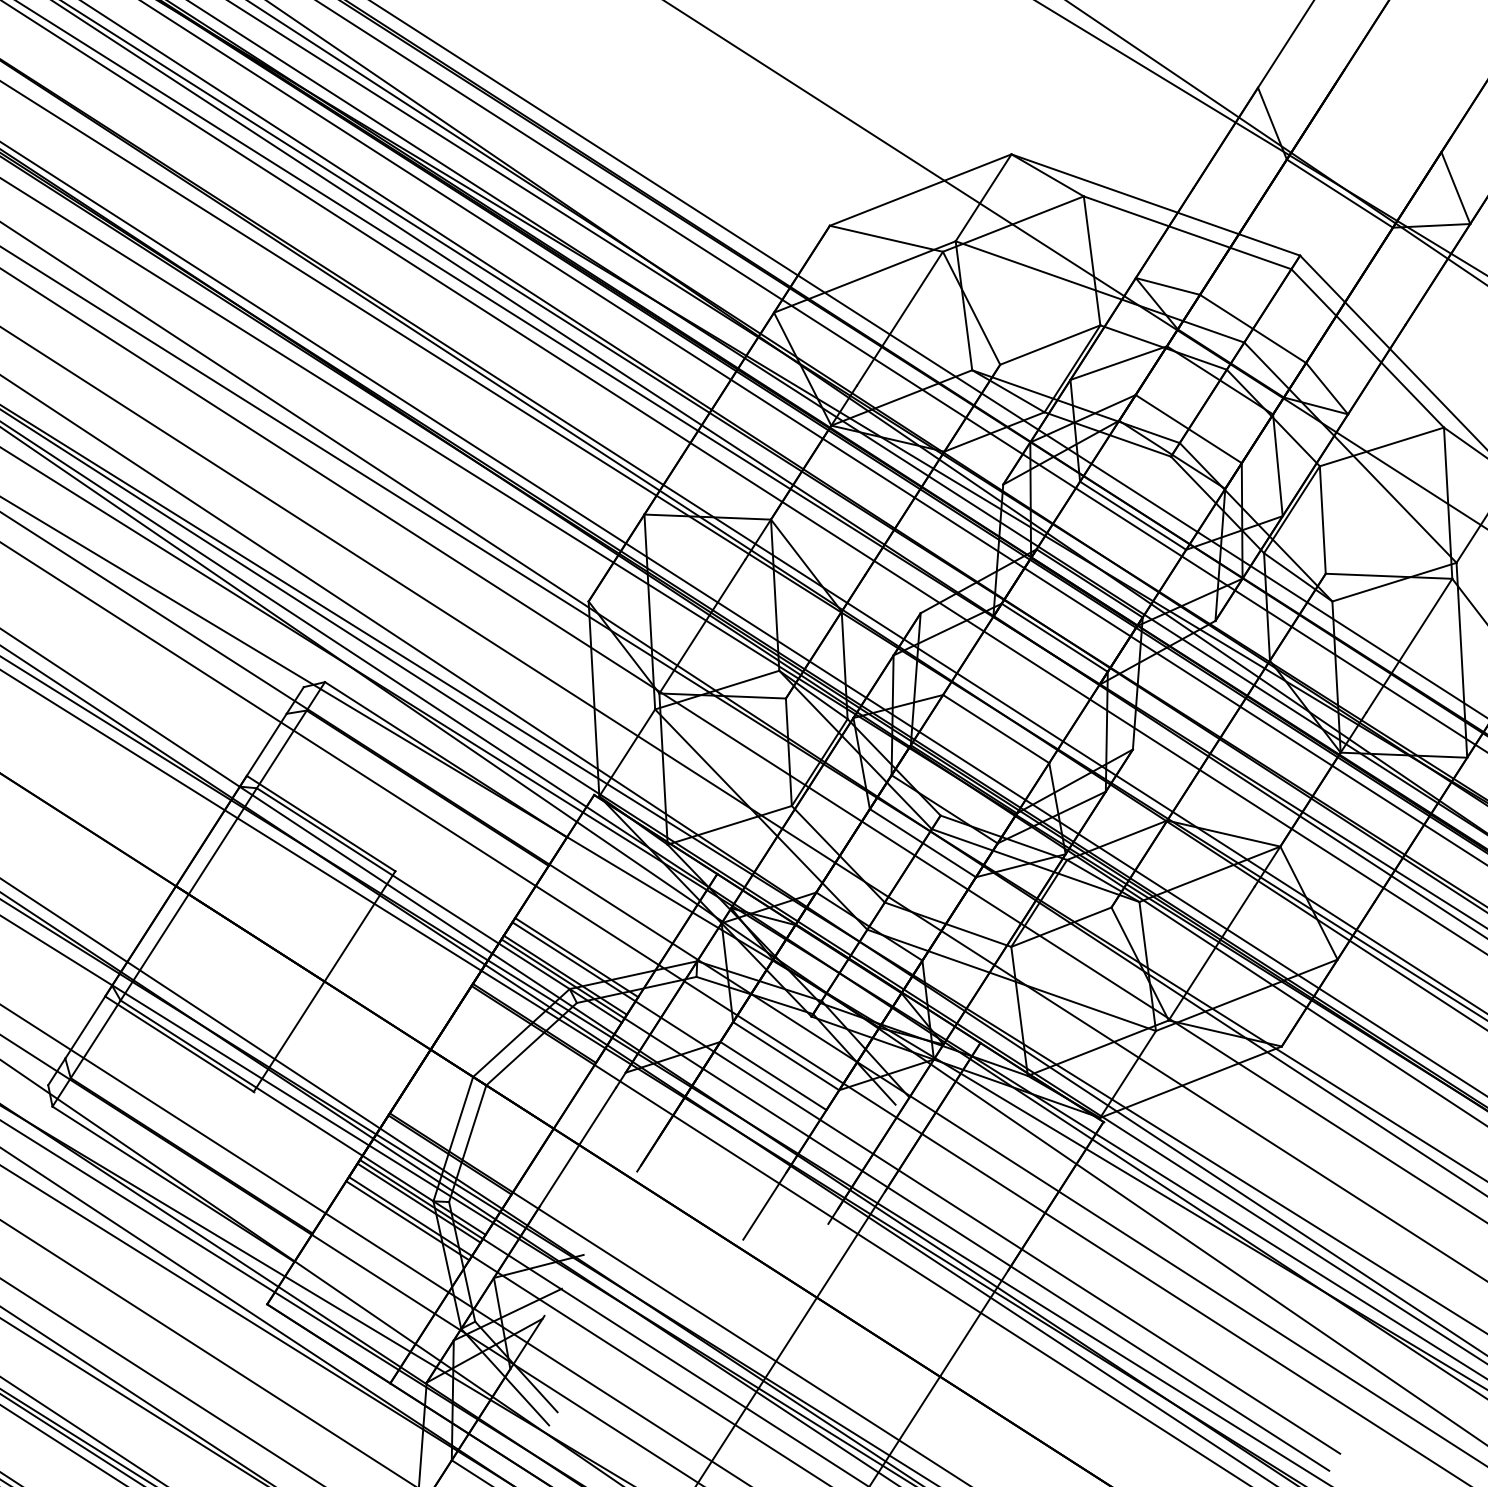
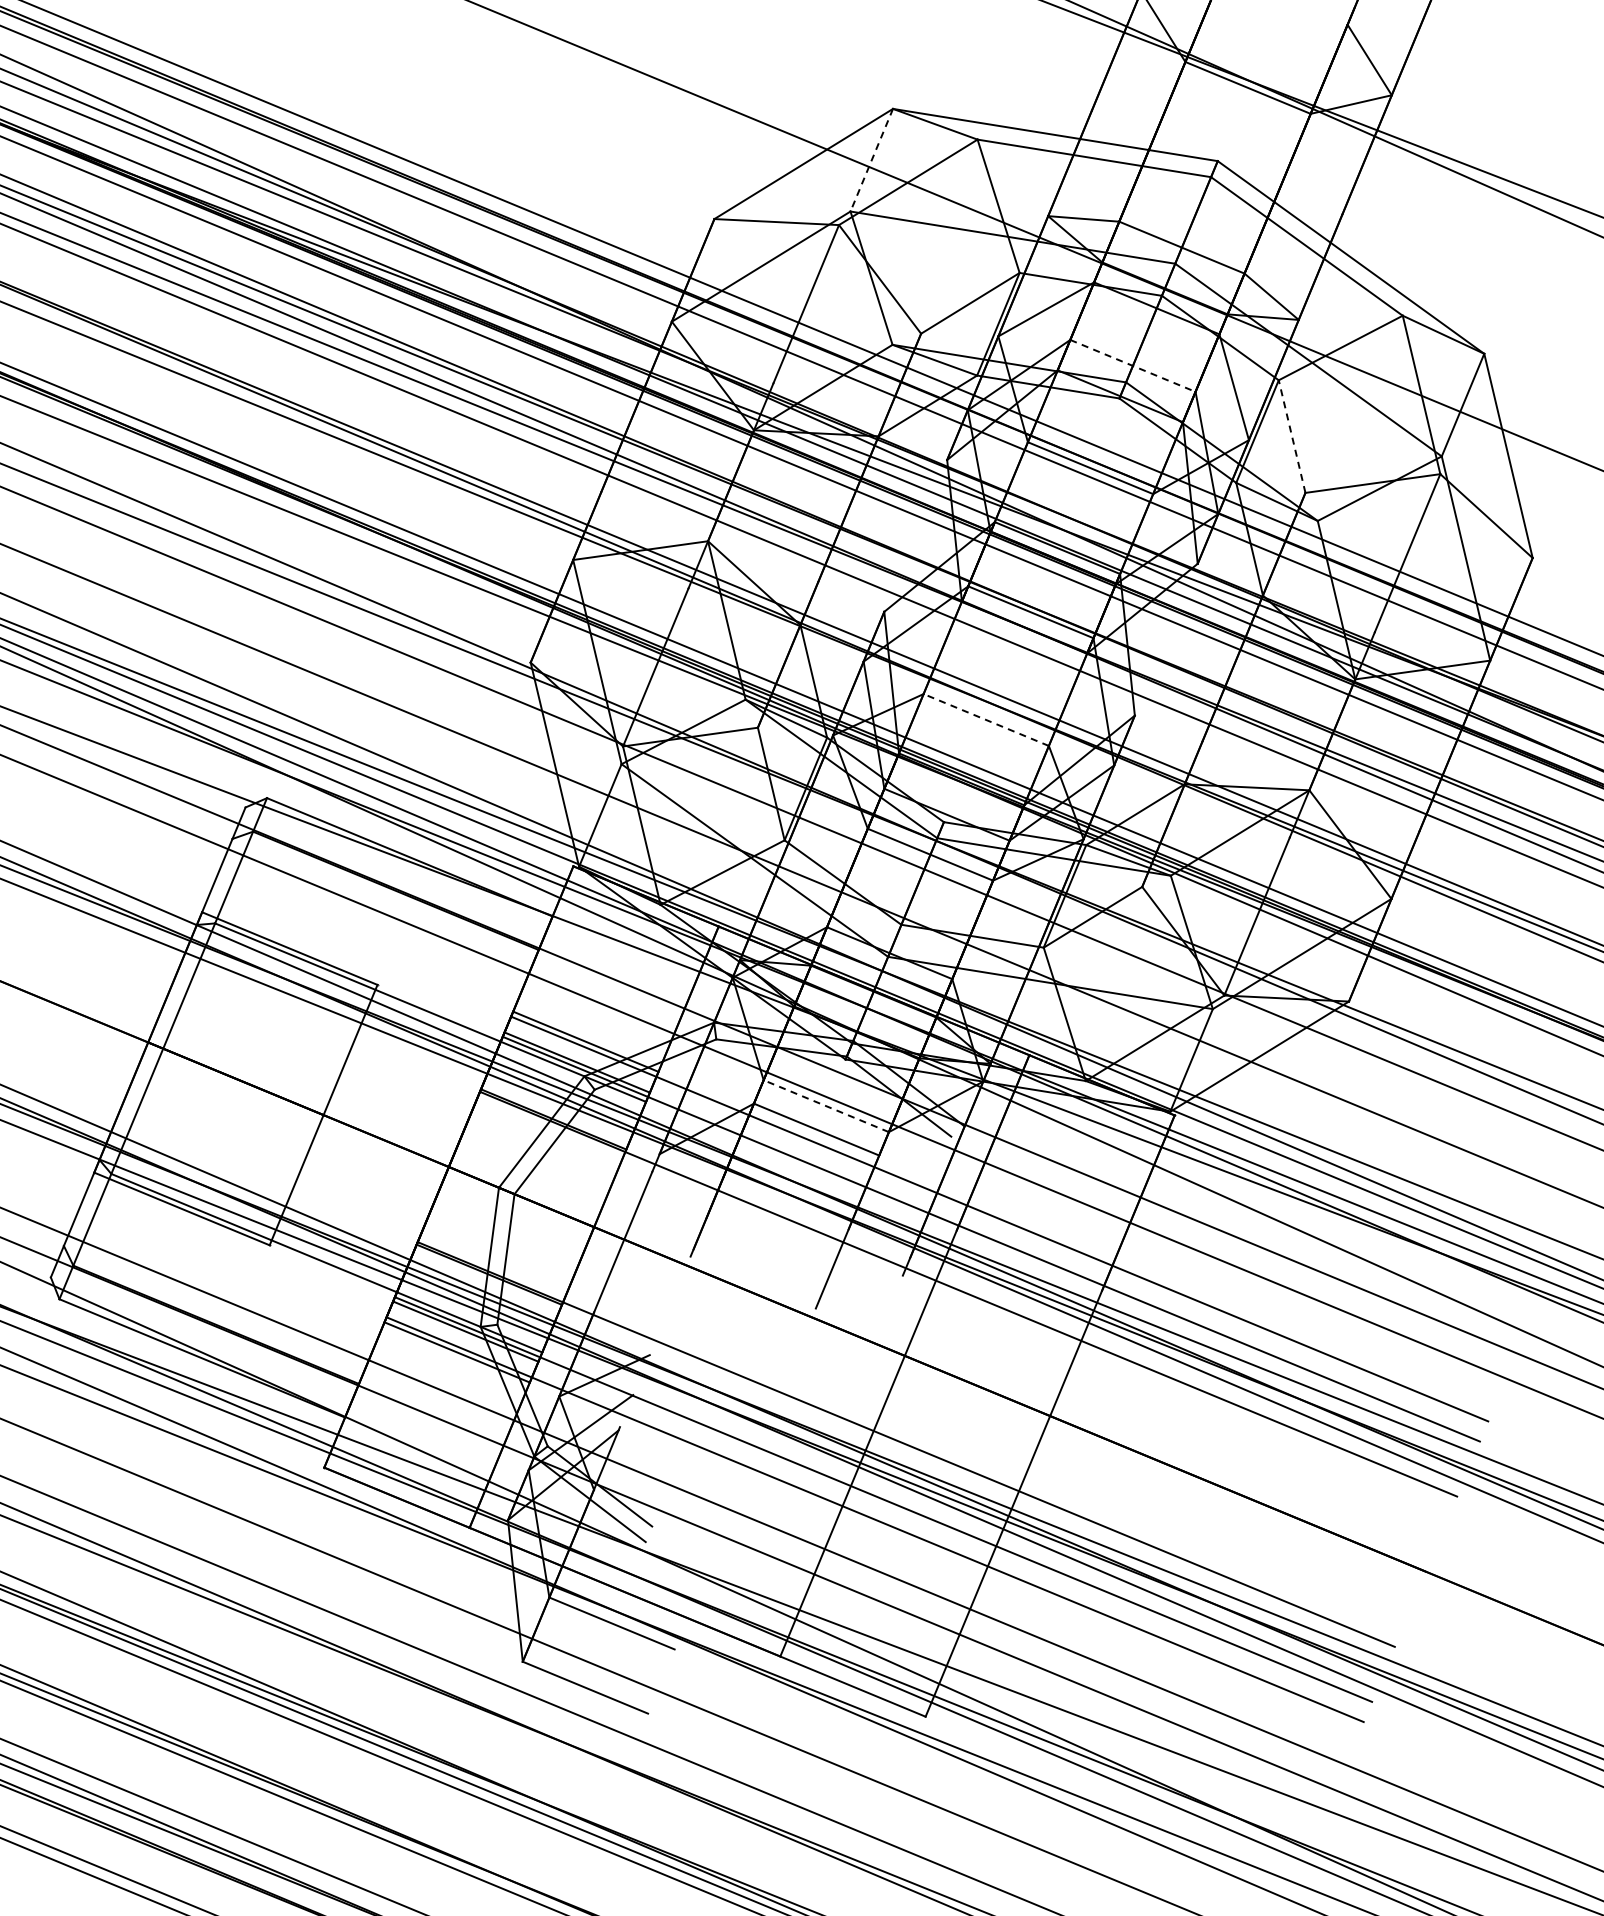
line: (983, 198) -> (871, 160), solid -> dashed
line: (1188, 428) -> (1132, 365), solid -> dashed
line: (1323, 519) -> (1292, 436), solid -> dashed
line: (996, 729) -> (986, 720), solid -> dashed
line: (786, 1056) -> (826, 1106), solid -> dashed

